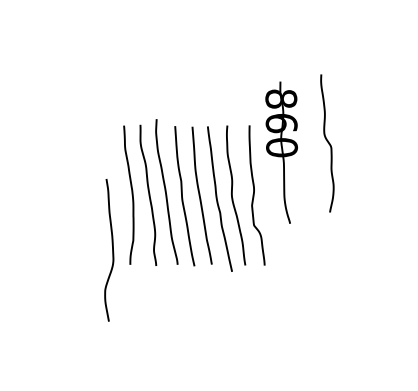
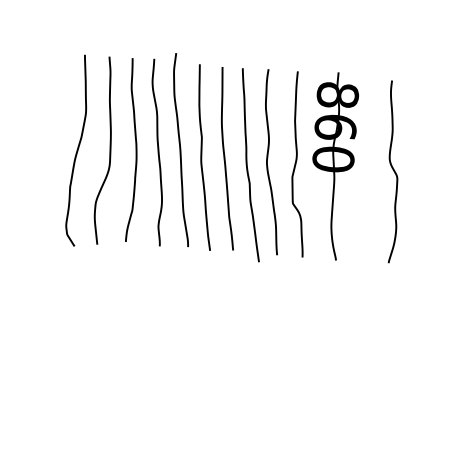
curve: (327, 142) -> (392, 170), moved
part: (281, 152) -> (332, 165), moved
curve: (88, 198) -> (77, 150), added
curve: (112, 250) -> (109, 151), moved

